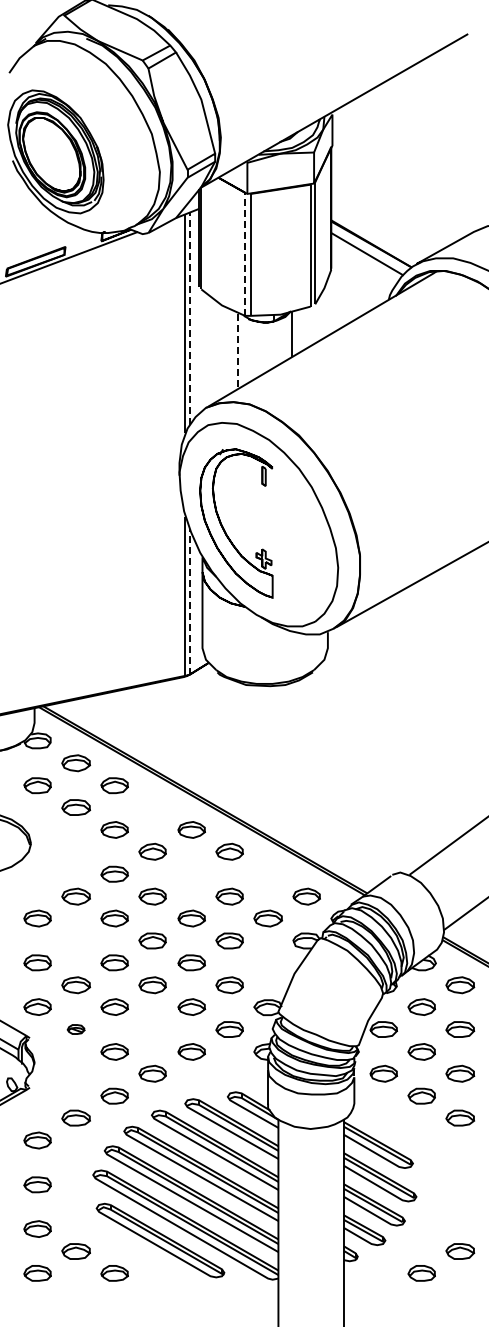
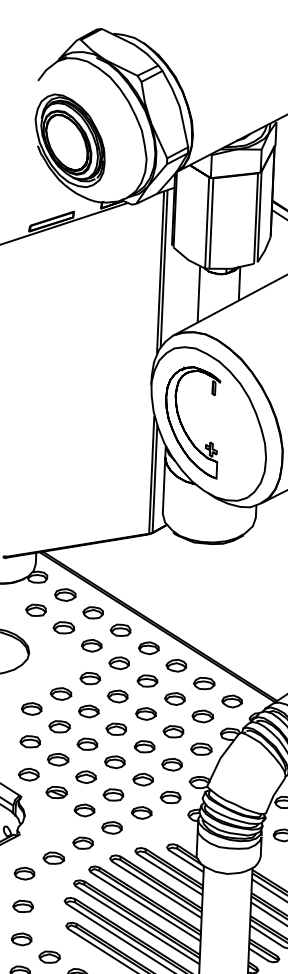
line: (245, 254) -> (207, 223), dashed -> solid
line: (189, 318) -> (163, 268), dashed -> solid
line: (238, 351) -> (199, 294), dashed -> solid
line: (189, 601) -> (154, 478), dashed -> solid
curve: (152, 805) -> (120, 628), added
curve: (191, 872) -> (147, 679), added
curve: (267, 872) -> (203, 682), added
curve: (74, 938) -> (58, 724), added
curve: (268, 960) -> (201, 747), added
curve: (152, 1027) -> (113, 793), added
part: (75, 1029) -> (56, 792), size x1.67

